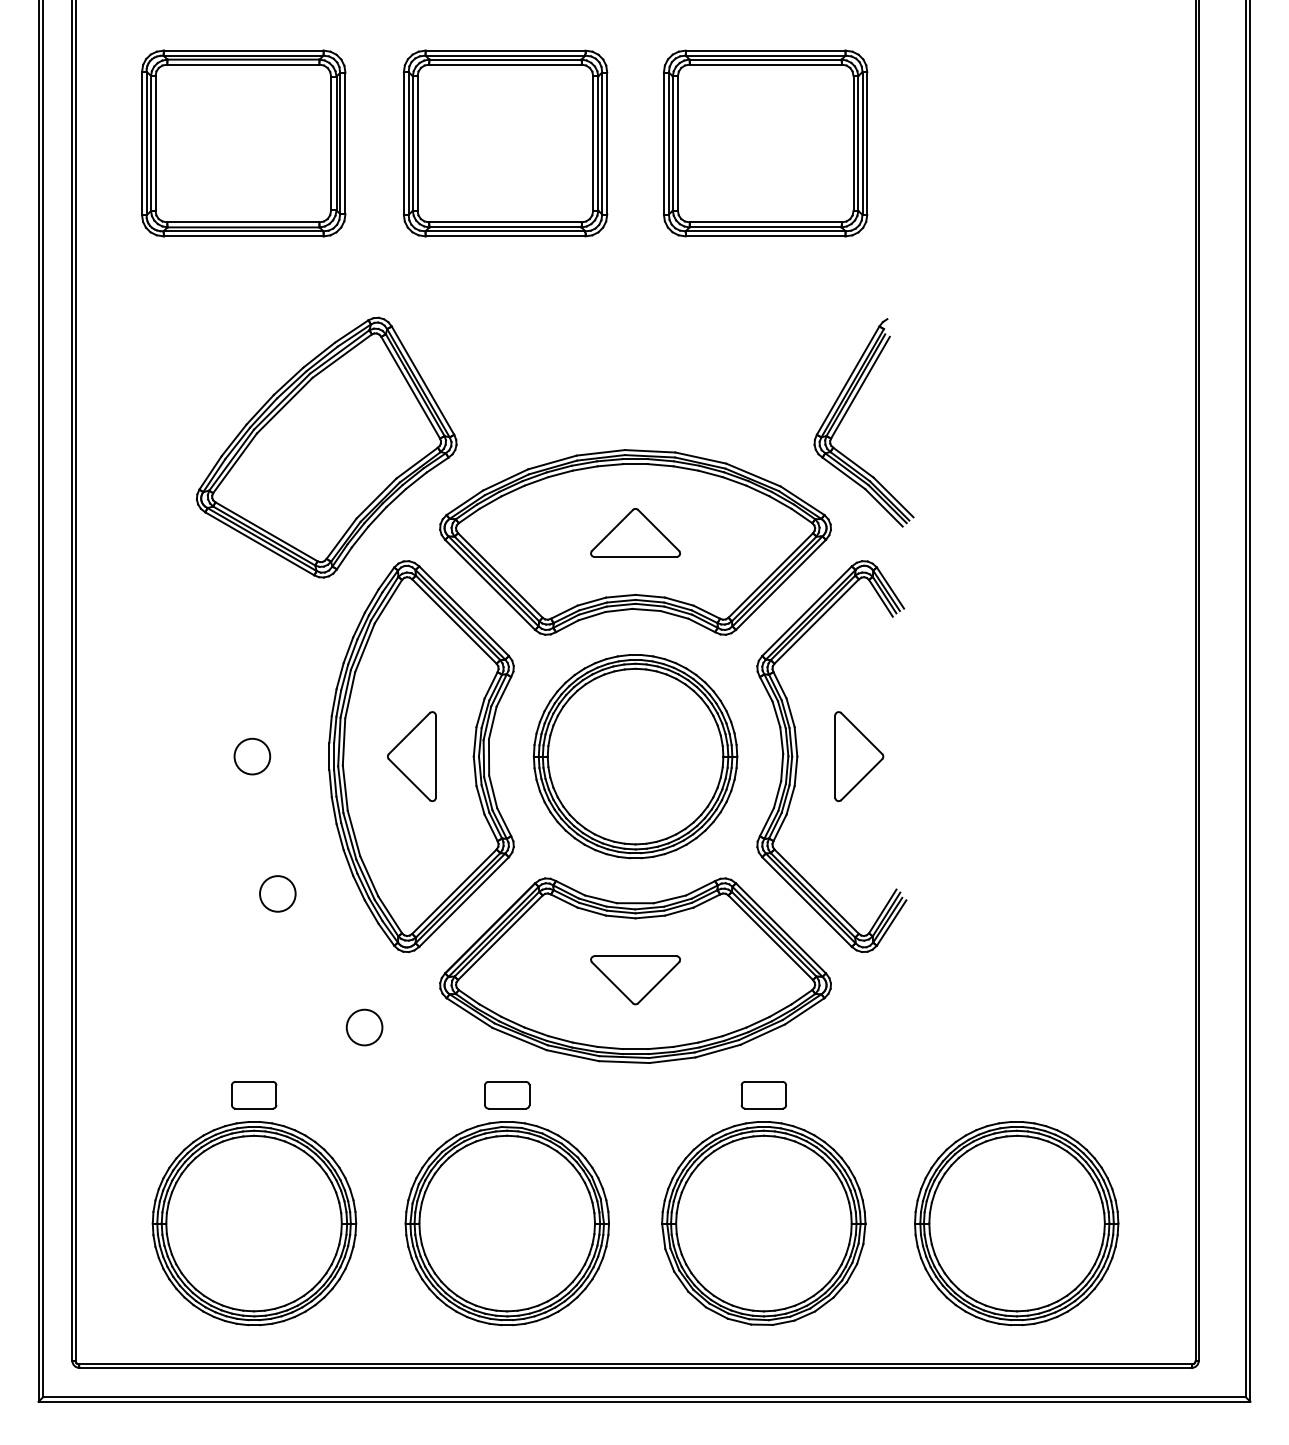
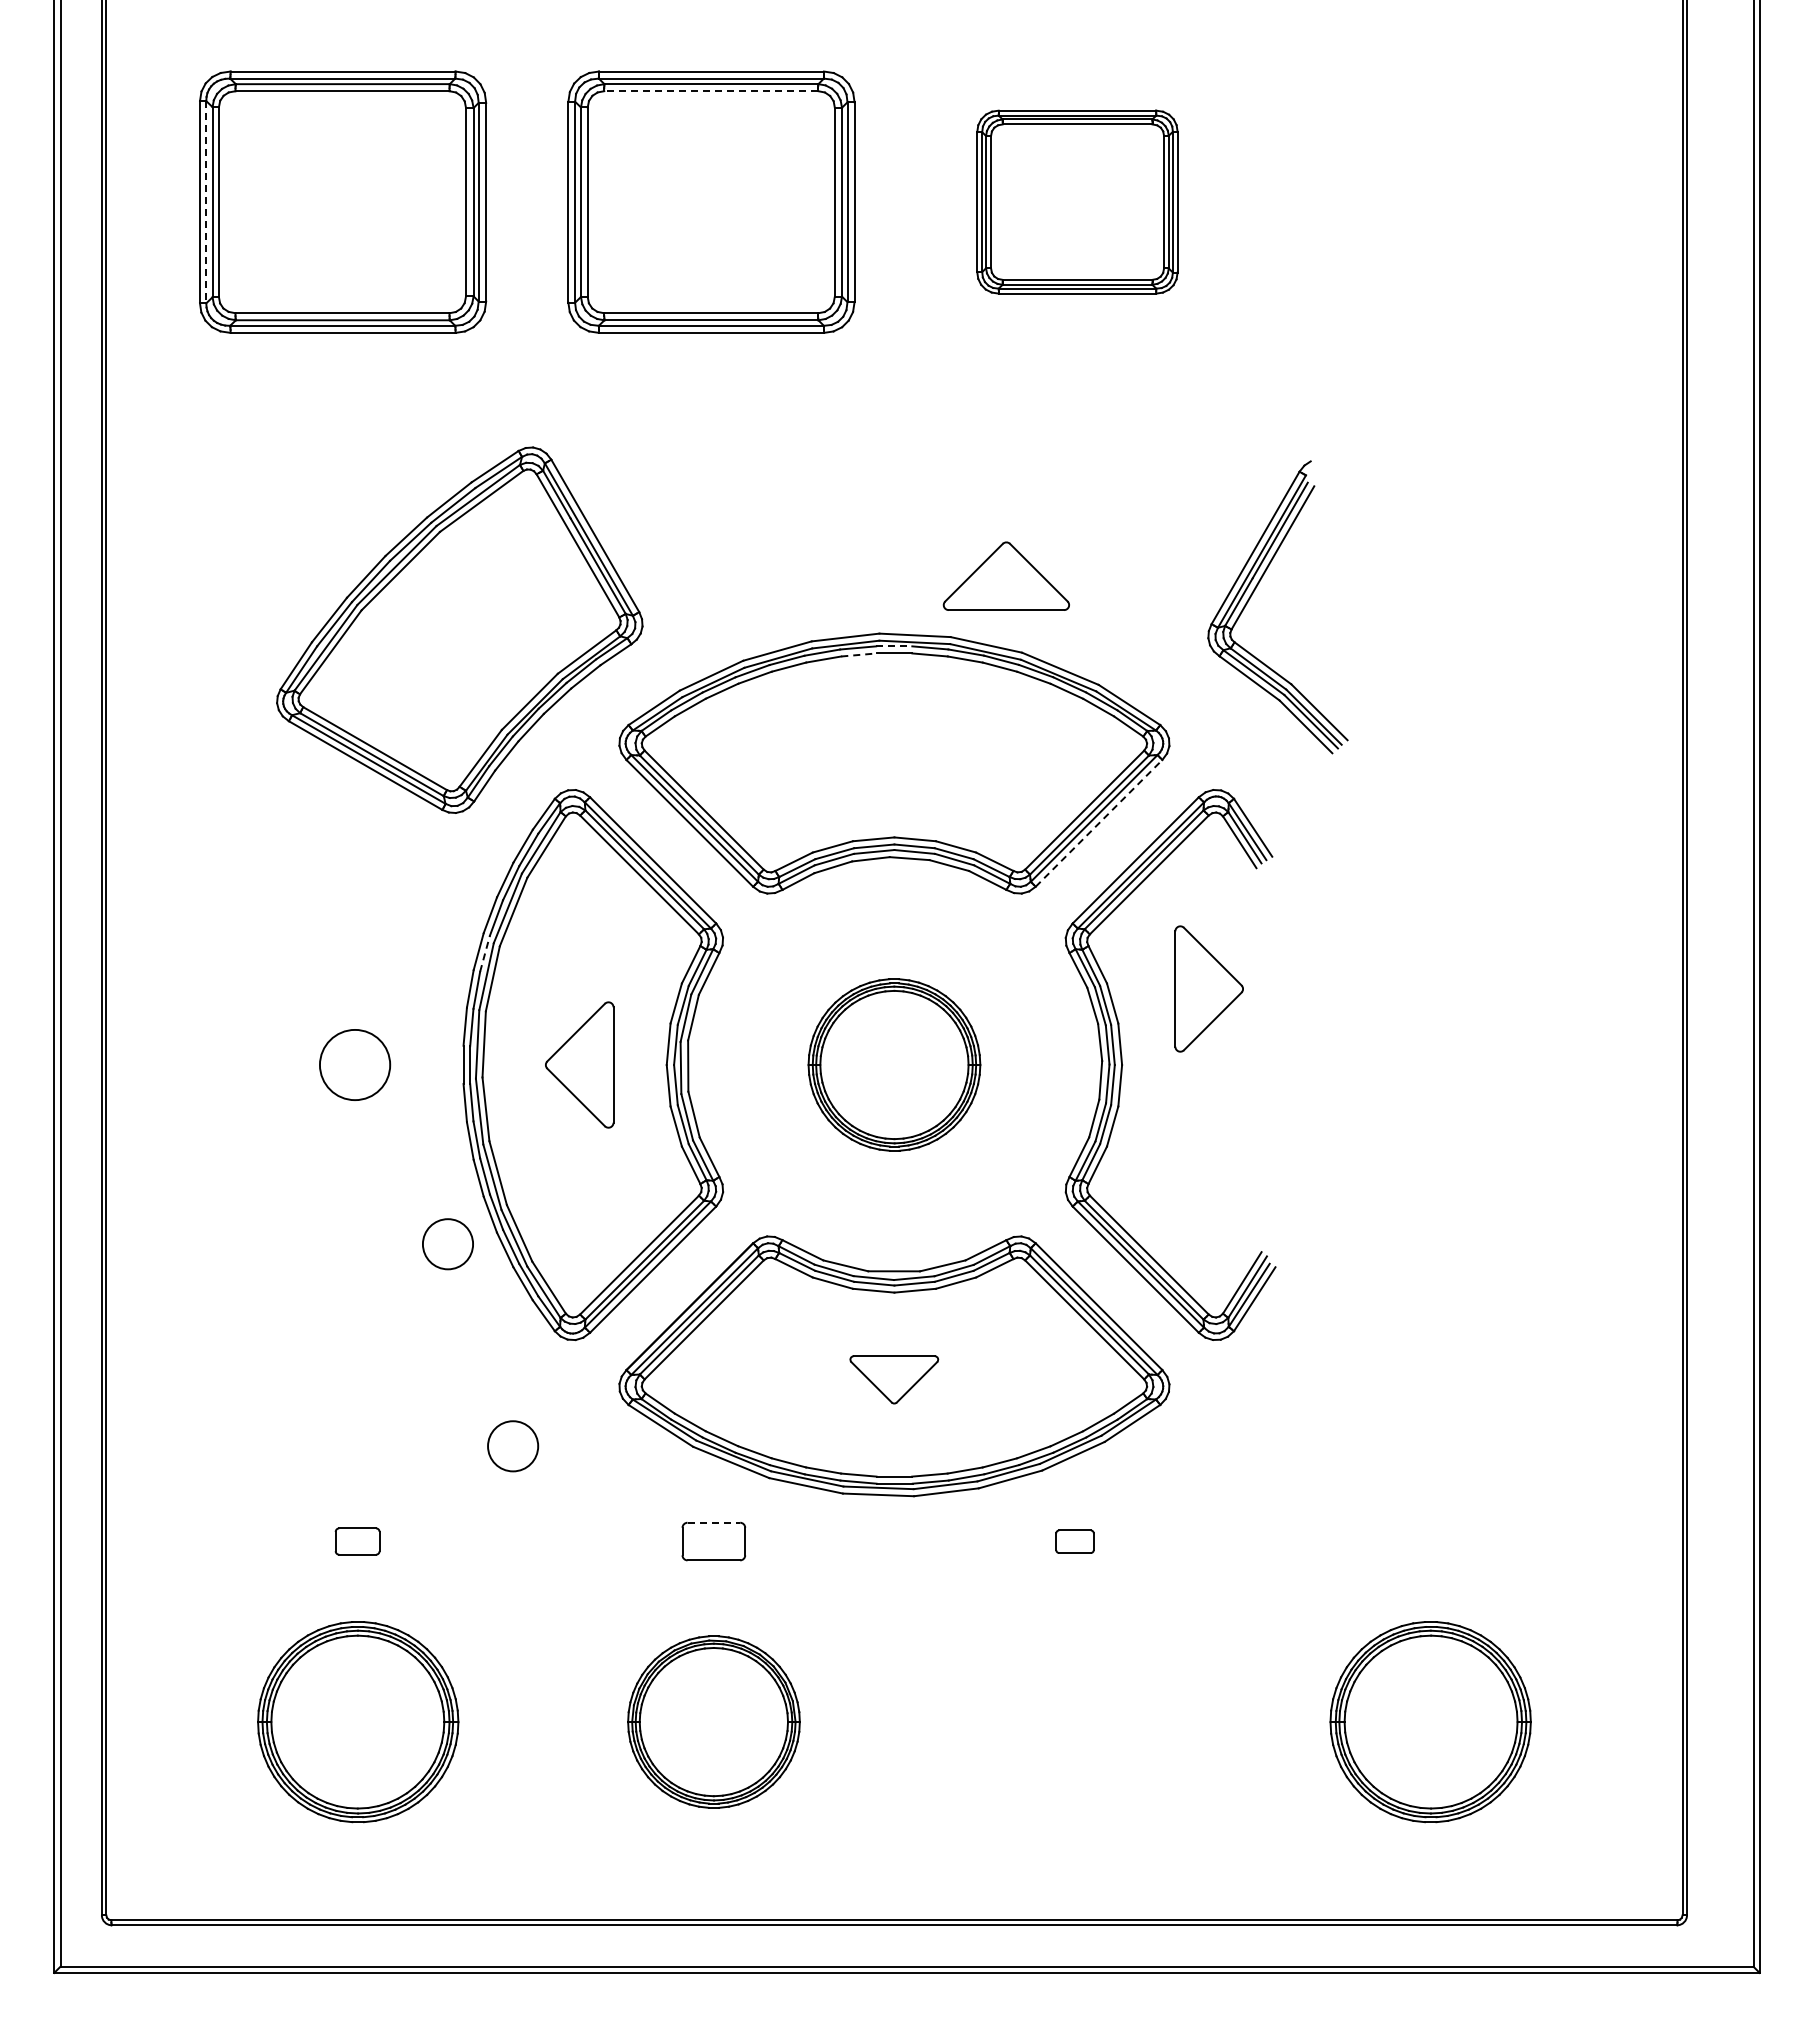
line: (504, 64) -> (710, 91), solid -> dashed
line: (146, 143) -> (206, 202), solid -> dashed
part: (765, 143) -> (1077, 201), size x0.7
part: (845, 414) -> (1252, 595), moved
line: (635, 459) -> (894, 646), solid -> dashed
line: (610, 464) -> (859, 654), solid -> dashed
part: (634, 532) -> (1005, 575), moved
line: (781, 584) -> (1099, 823), solid -> dashed
line: (344, 677) -> (485, 953), solid -> dashed
circle: (252, 756) -> (355, 1064), size x1.4
part: (635, 756) -> (894, 1064), size x0.6
part: (858, 756) -> (1208, 988), moved
circle: (277, 894) -> (447, 1244), moved
part: (634, 980) -> (893, 1379), size x0.7
line: (507, 1081) -> (714, 1522), solid -> dashed
part: (254, 1095) -> (357, 1541), size x0.7
part: (763, 1095) -> (1074, 1541), size x0.6
part: (254, 1223) -> (358, 1721), size x0.7
part: (506, 1223) -> (713, 1721), size x0.6
part: (763, 1223) -> (1074, 1721), removed
part: (1016, 1223) -> (1430, 1721), size x0.7

